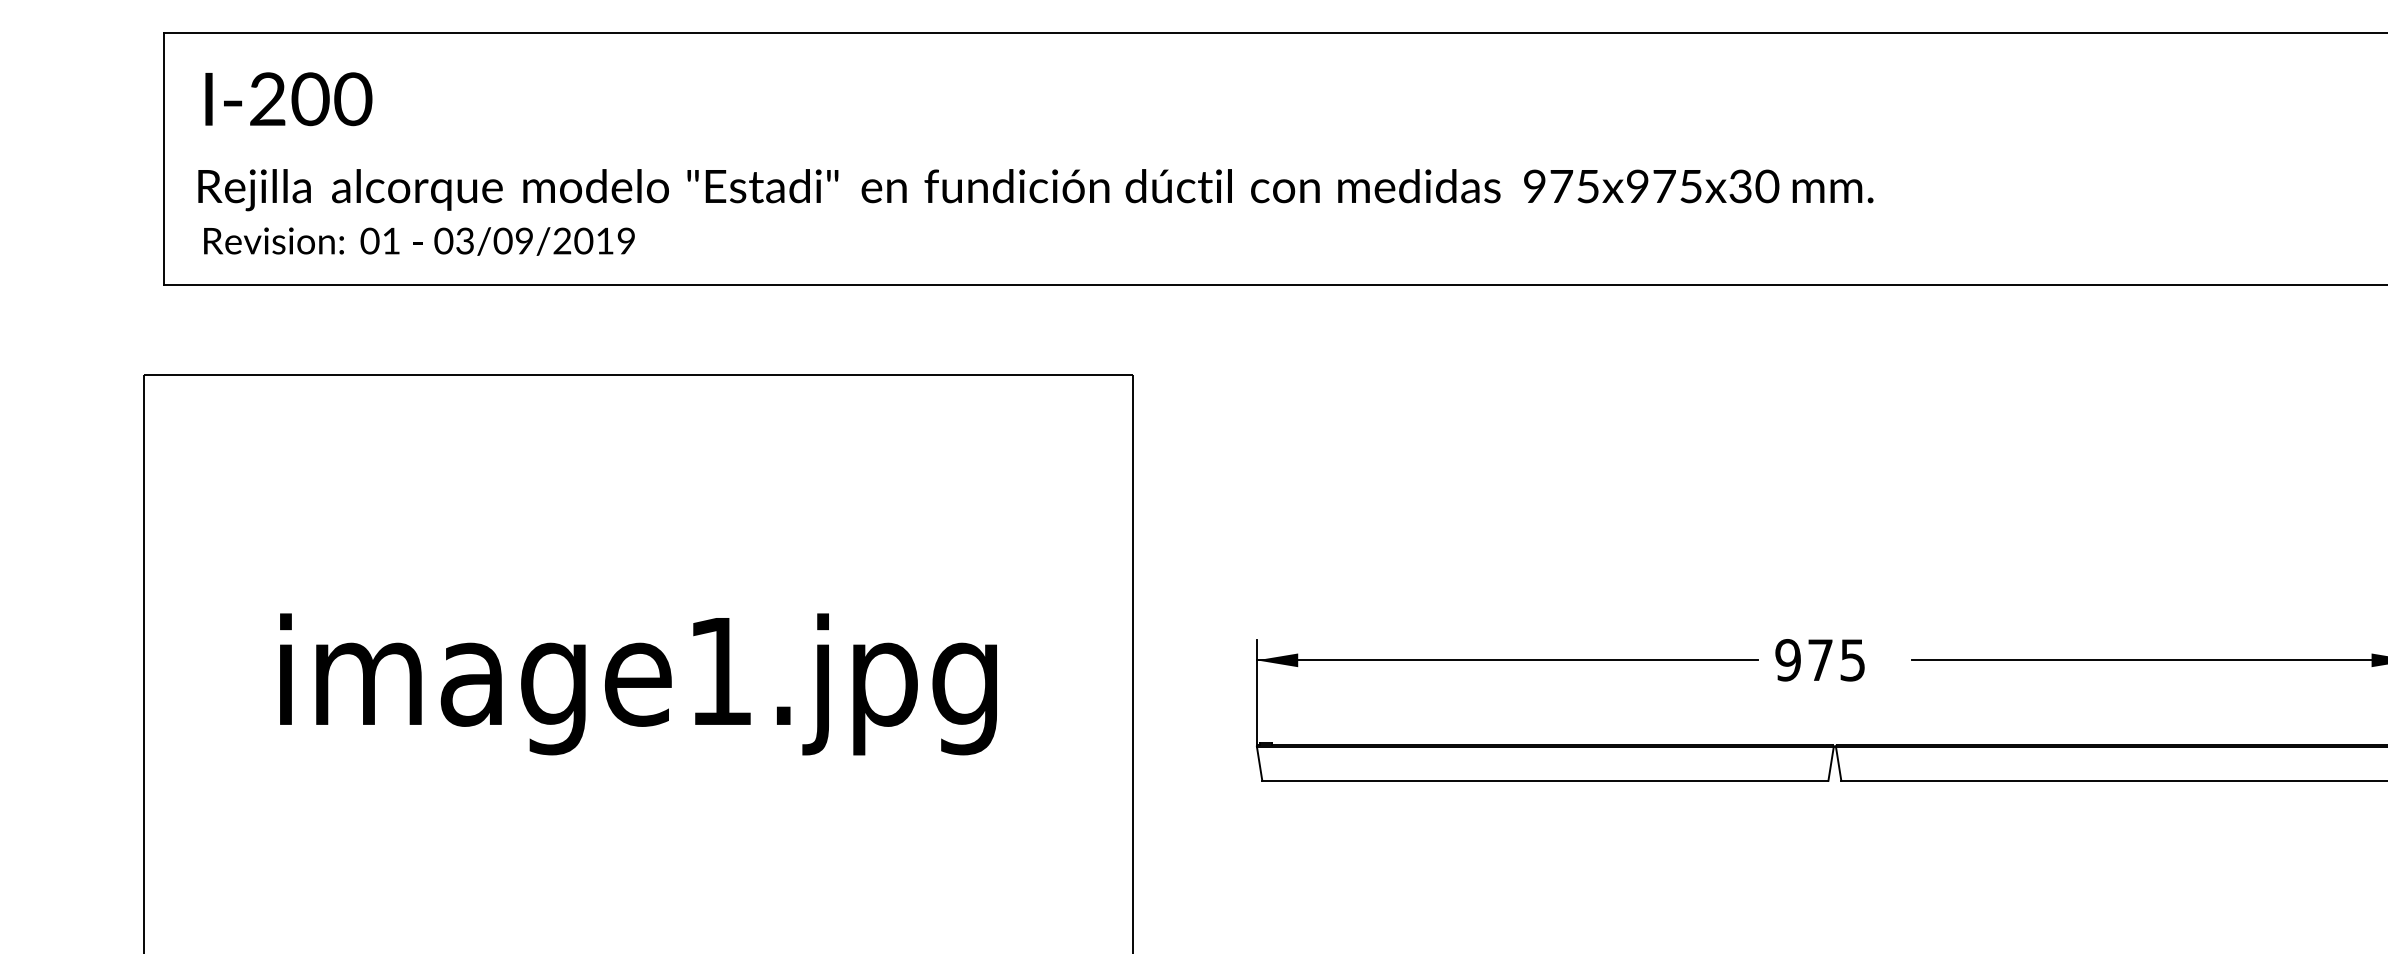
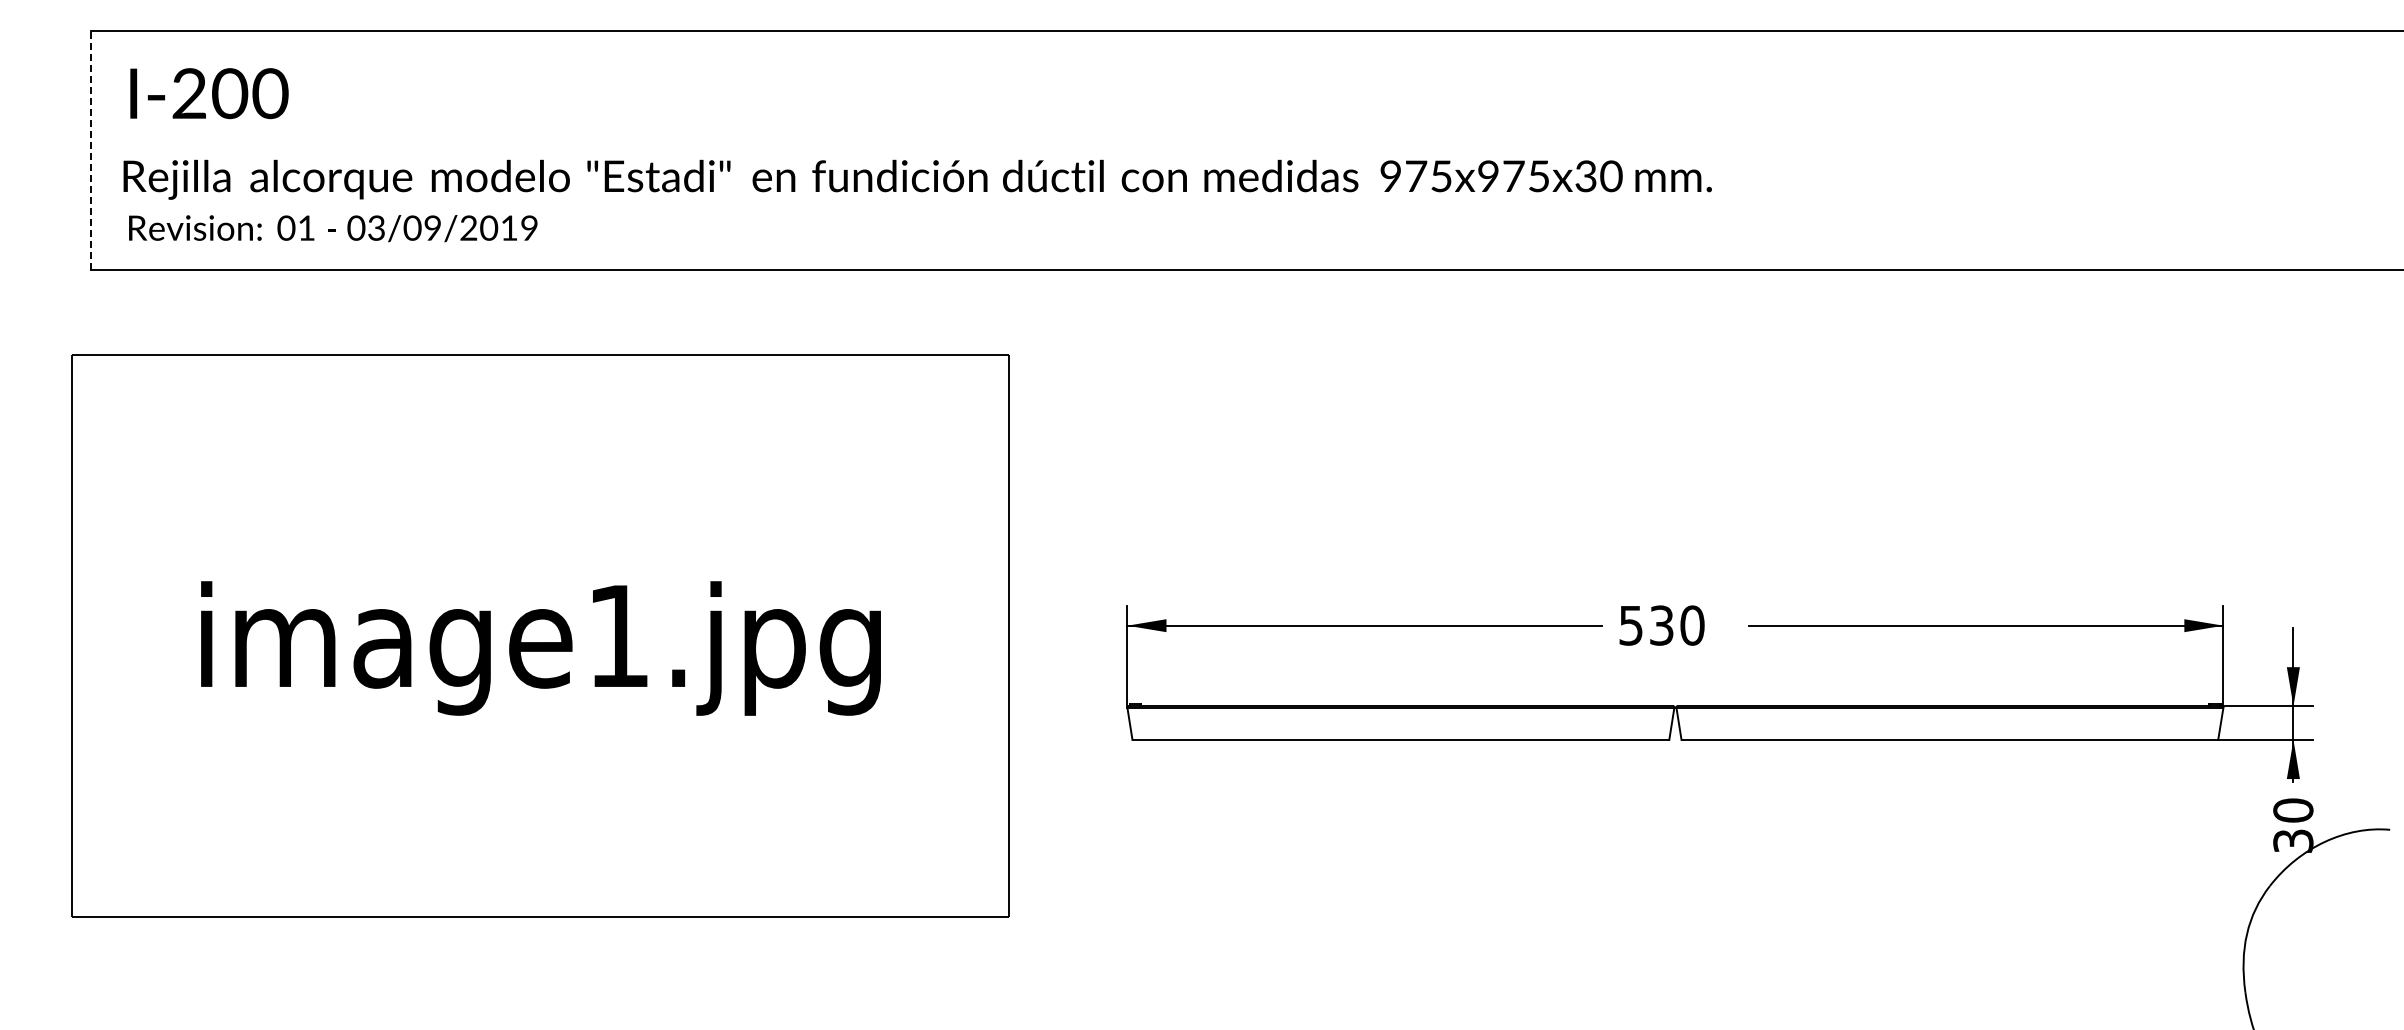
line: (163, 159) -> (90, 150), solid -> dashed
text: (1820, 660) -> (1661, 625), 975 -> 530

